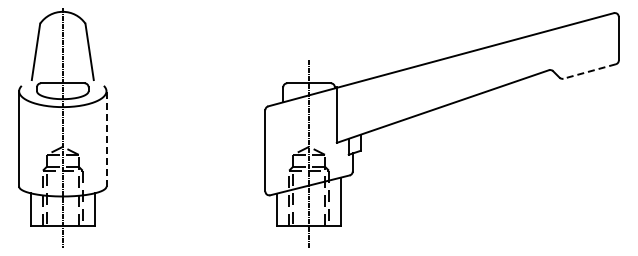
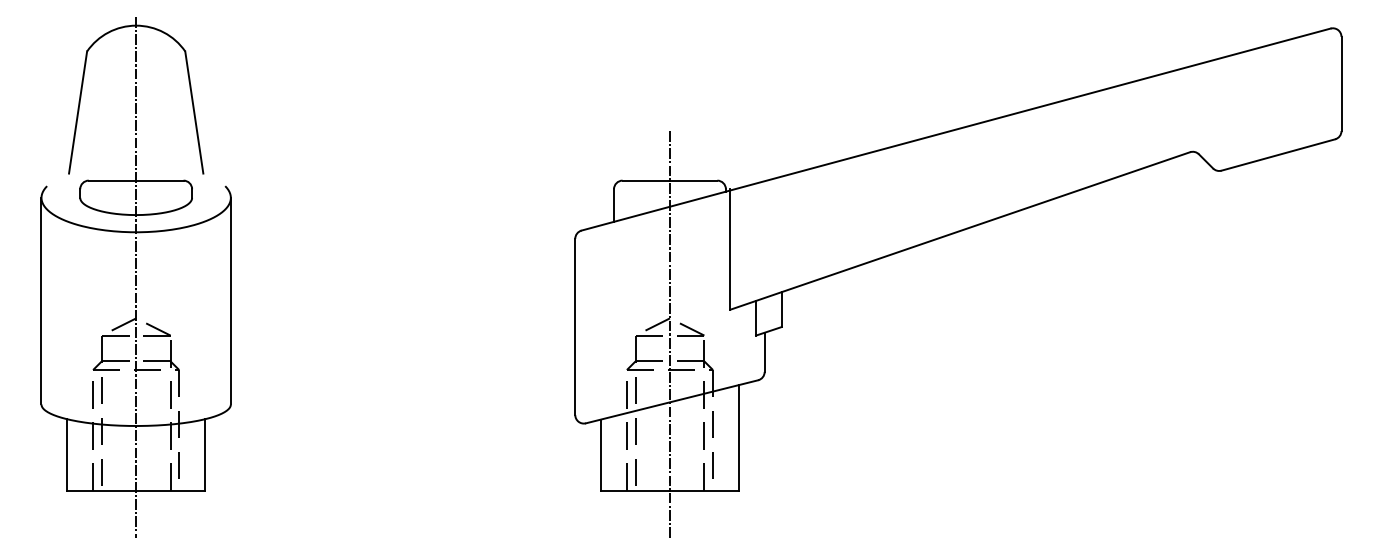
line: (589, 71) -> (1277, 155), dashed -> solid
line: (106, 138) -> (230, 300), dashed -> solid

